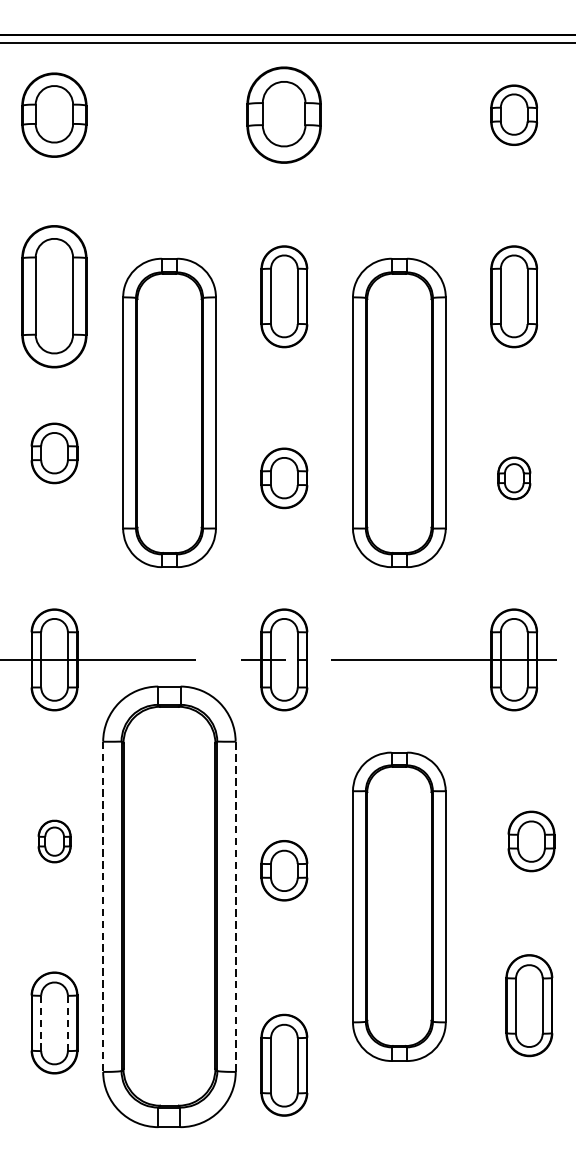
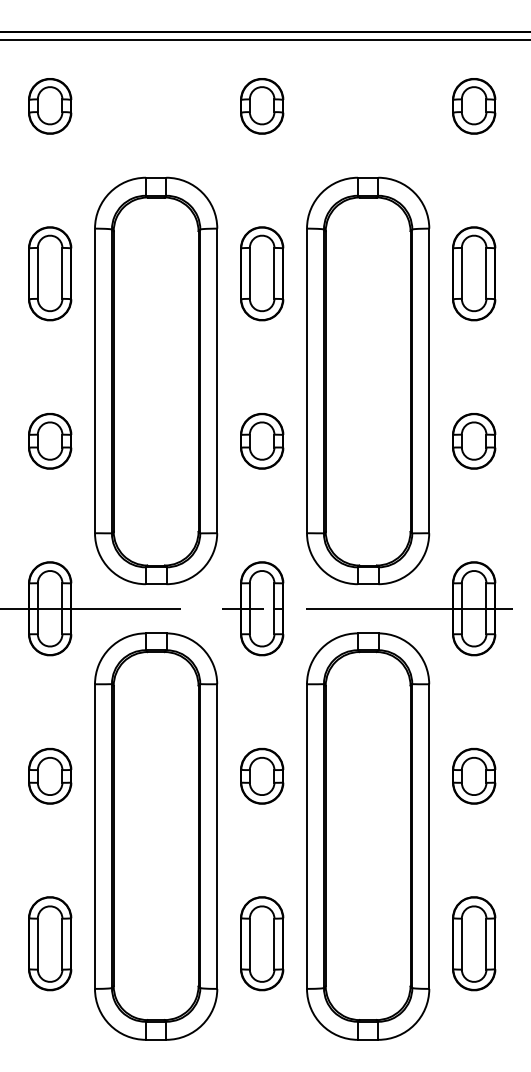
part: (54, 115) -> (50, 106), size x0.71
part: (284, 115) -> (262, 106), size x0.62
part: (54, 296) -> (50, 273), size x0.71
part: (169, 412) -> (156, 380), size x1.43
part: (399, 412) -> (368, 380), size x1.43
part: (54, 453) -> (50, 441), moved
part: (514, 478) -> (474, 441), size x1.43
part: (54, 841) -> (50, 776), size x1.43
part: (531, 841) -> (474, 776), moved
part: (284, 870) -> (262, 776), moved
line: (235, 906) -> (217, 836), dashed -> solid
part: (399, 906) -> (368, 836), size x1.43
line: (103, 907) -> (95, 837), dashed -> solid
part: (529, 1005) -> (474, 943), moved
line: (40, 1022) -> (37, 943), dashed -> solid
line: (67, 1023) -> (62, 944), dashed -> solid
part: (284, 1065) -> (262, 943), moved

